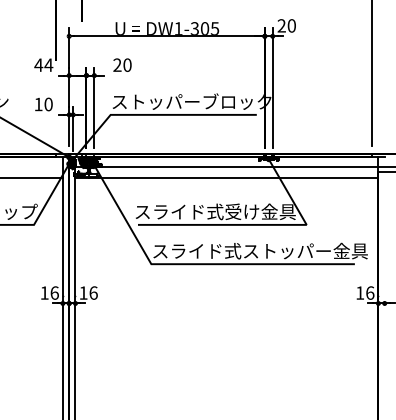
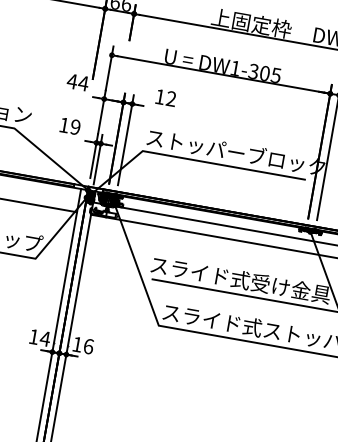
text: (122, 64) -> (165, 97), 20 -> 12
text: (48, 104) -> (75, 127), 10 -> 19
text: (54, 292) -> (45, 338), 16 -> 14

